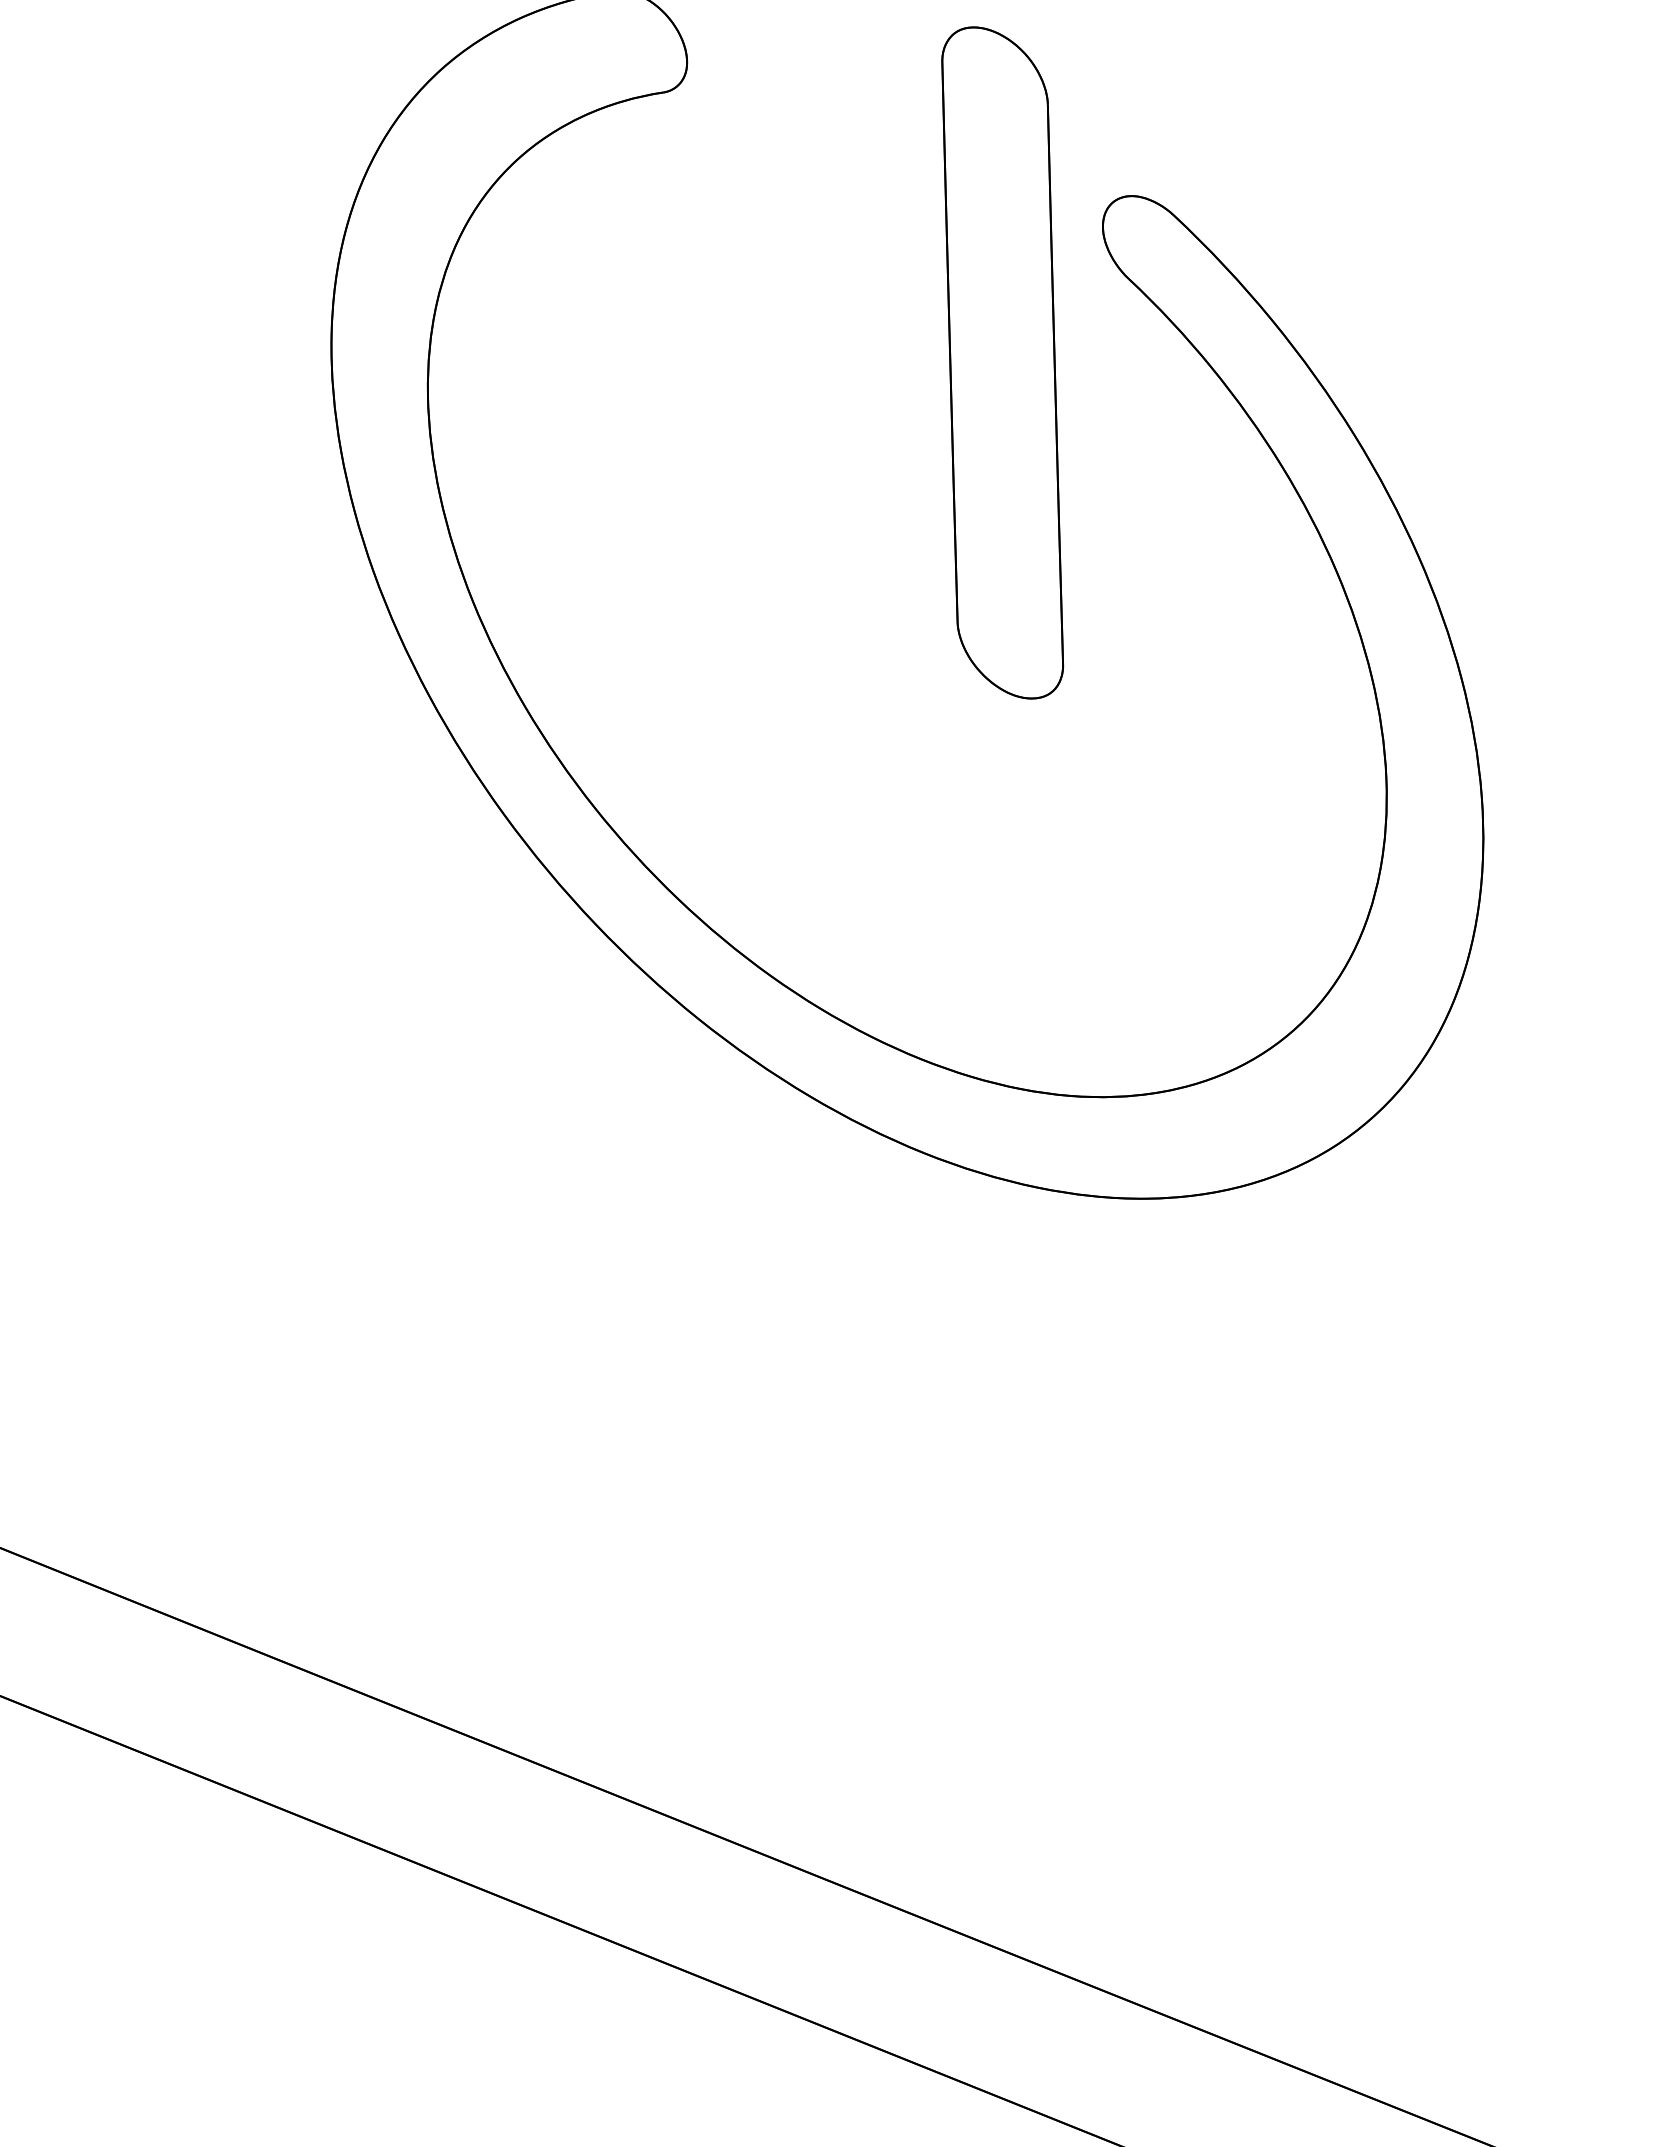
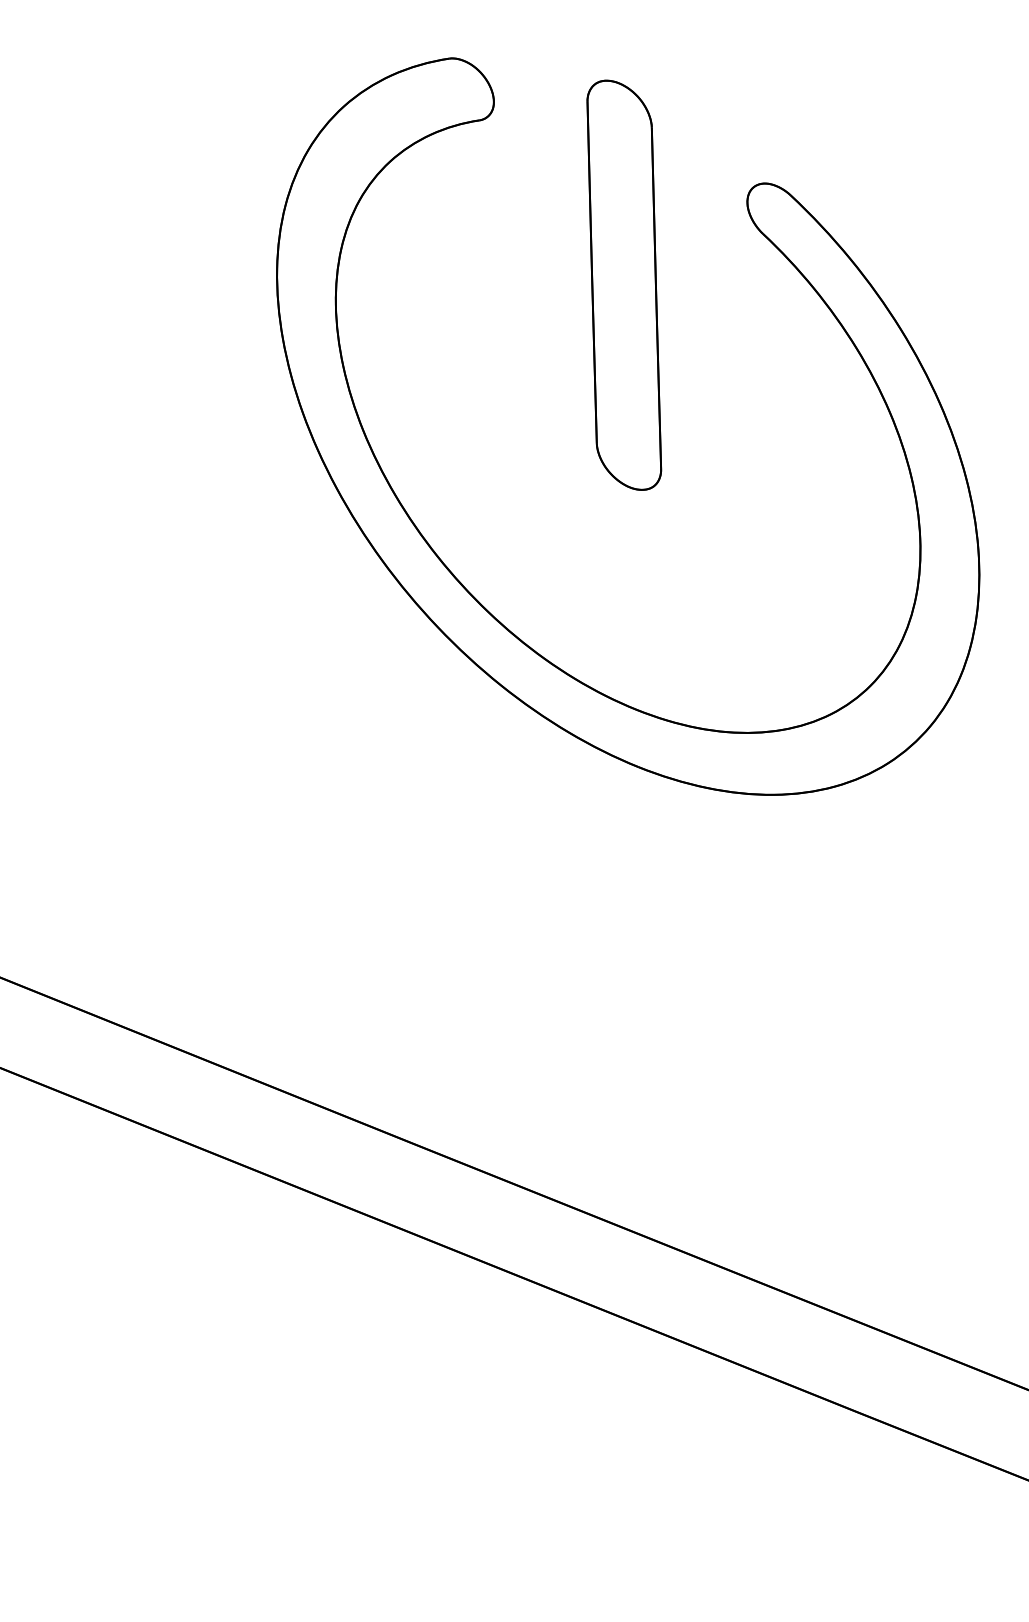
part: (1003, 361) -> (624, 284), moved

